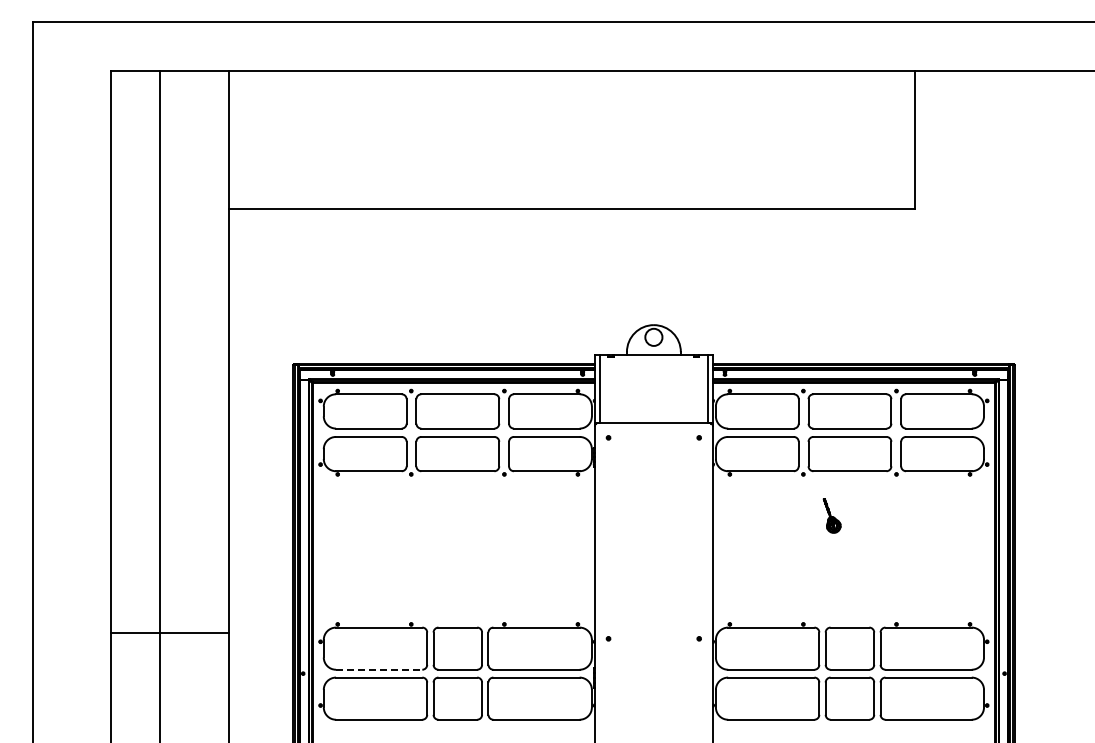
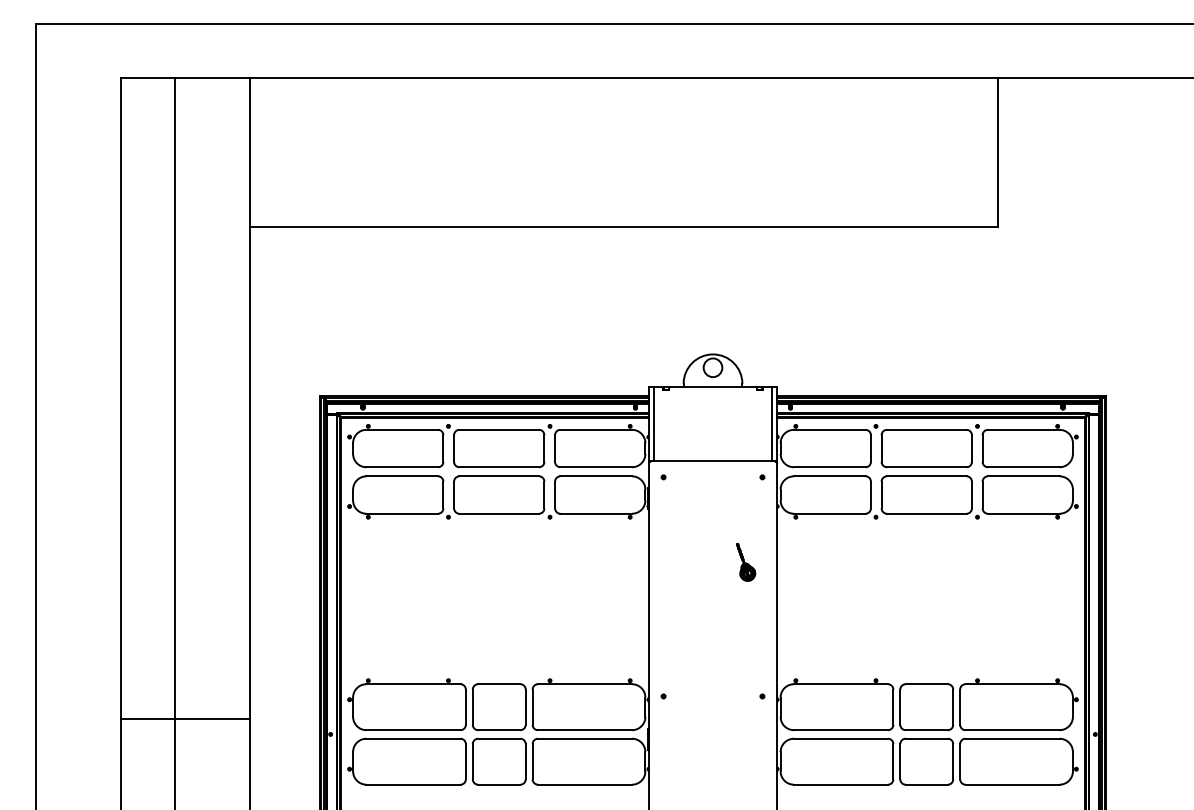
part: (831, 515) -> (745, 562), moved
line: (169, 632) -> (184, 719), moved
line: (379, 669) -> (413, 729), dashed -> solid

